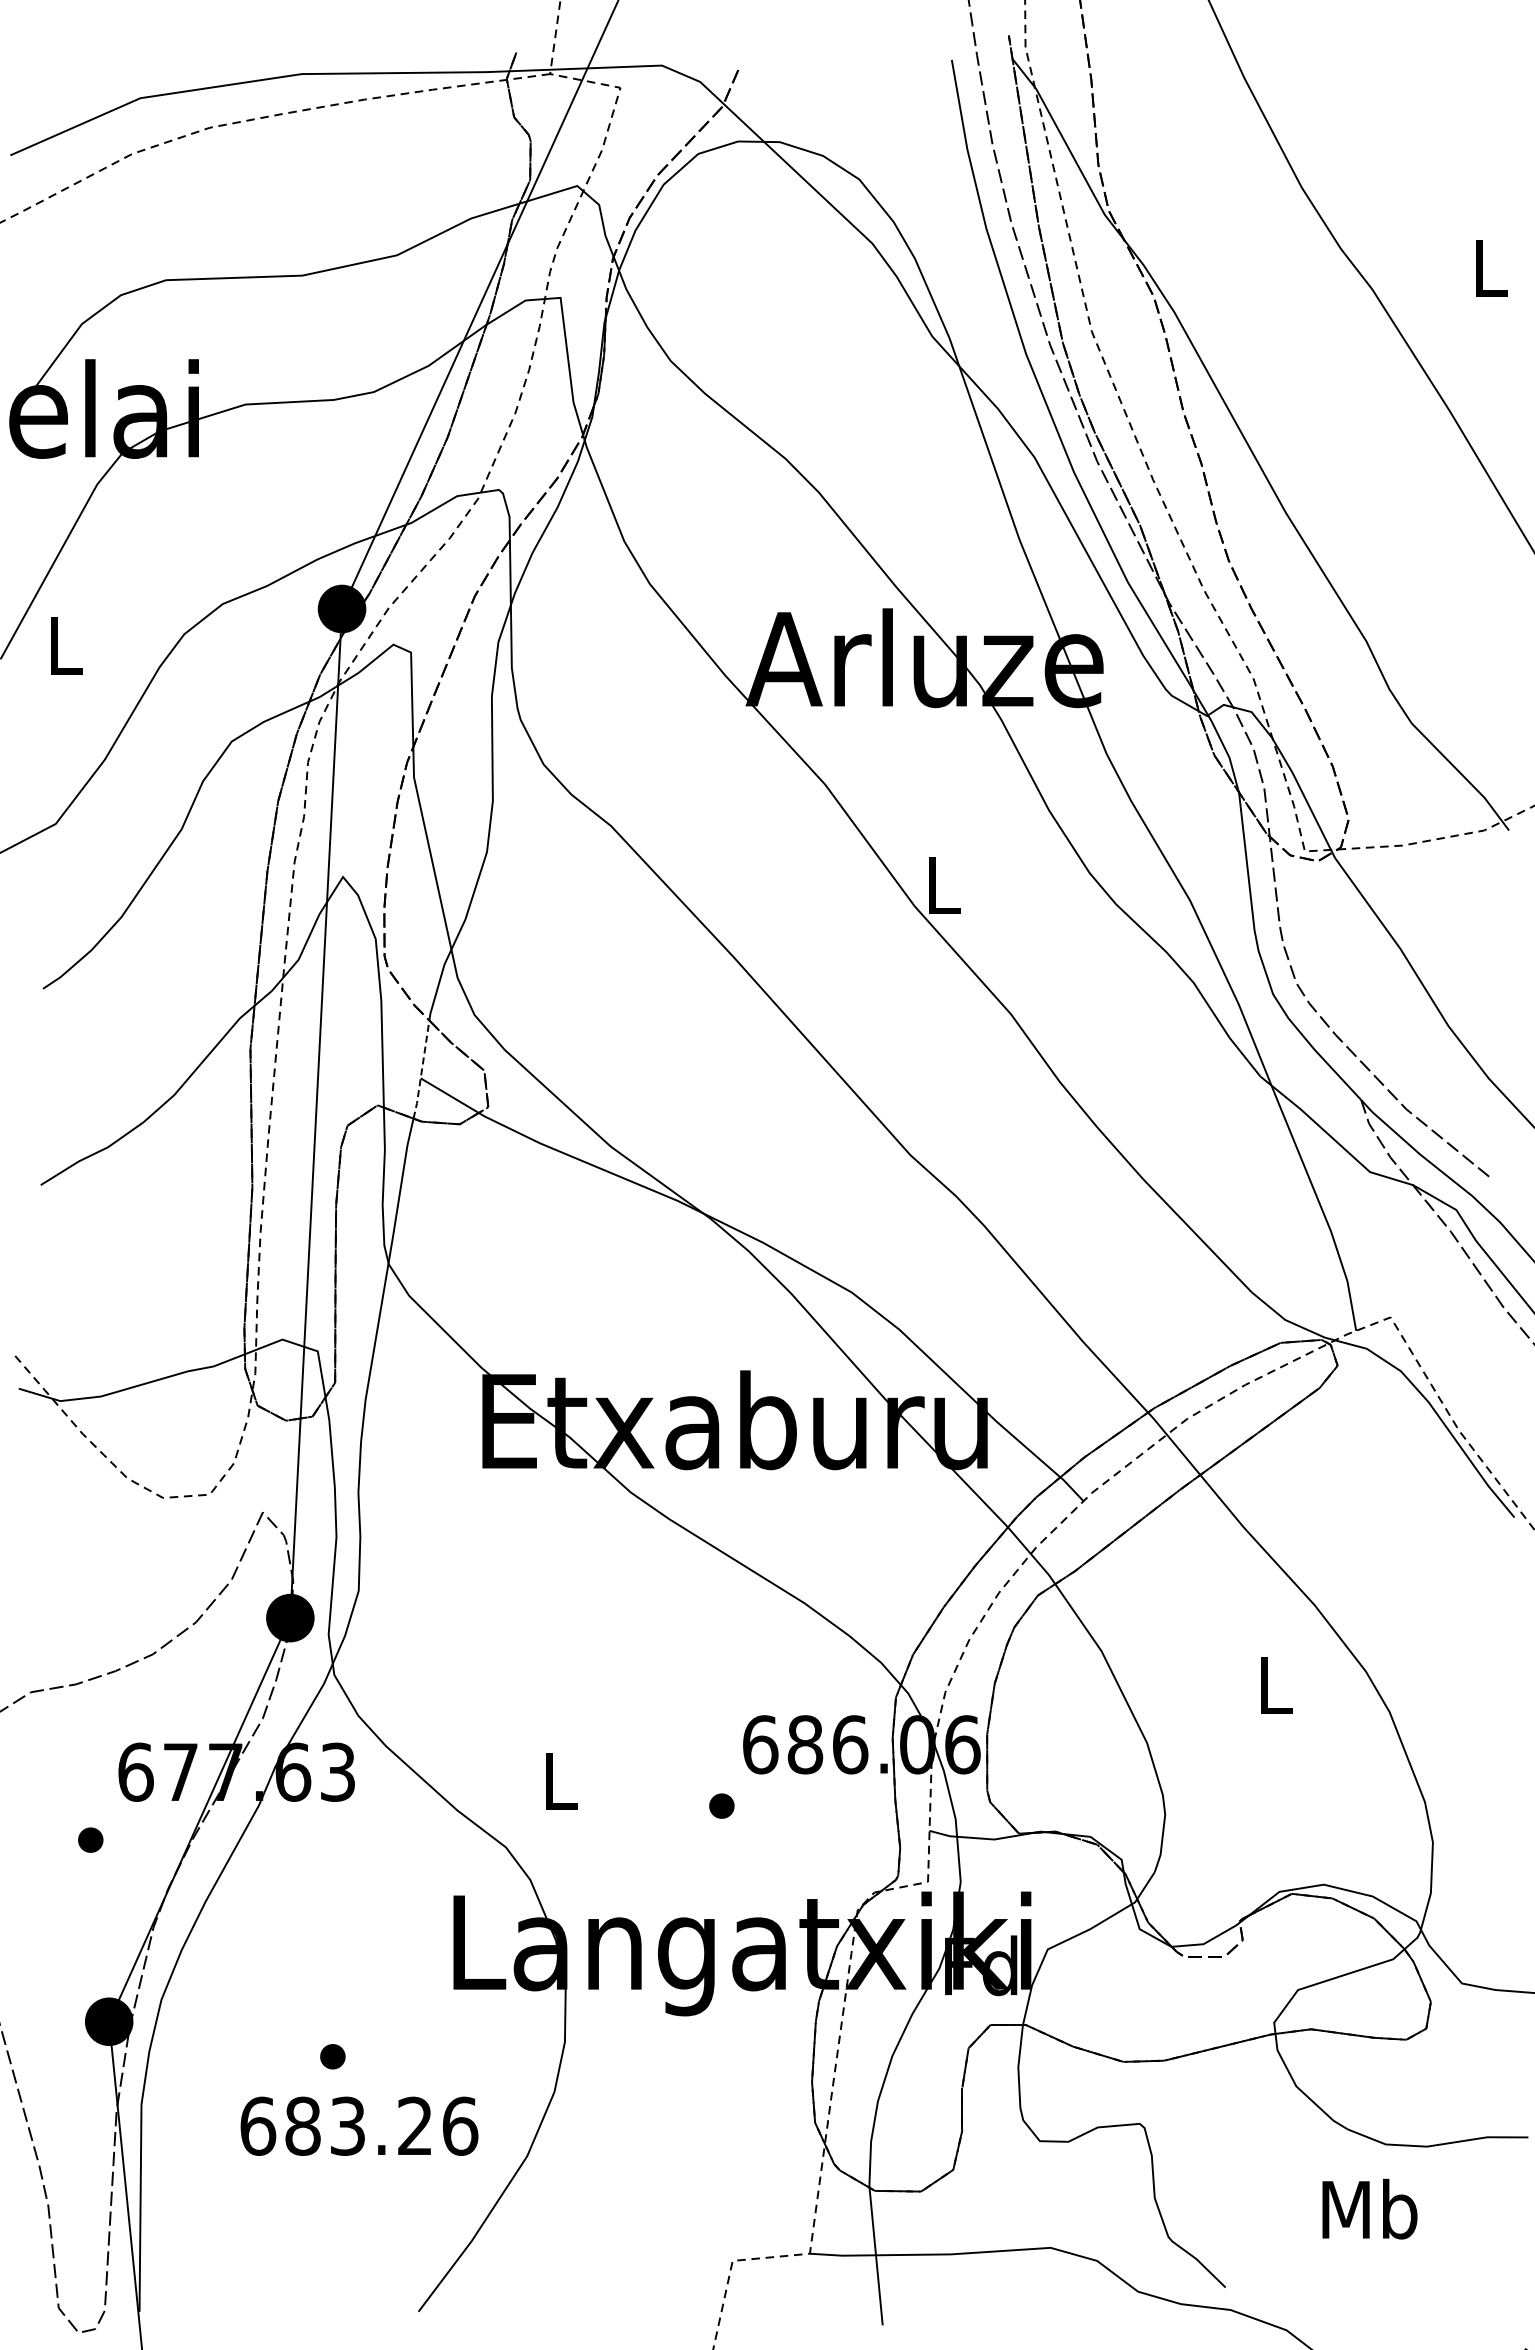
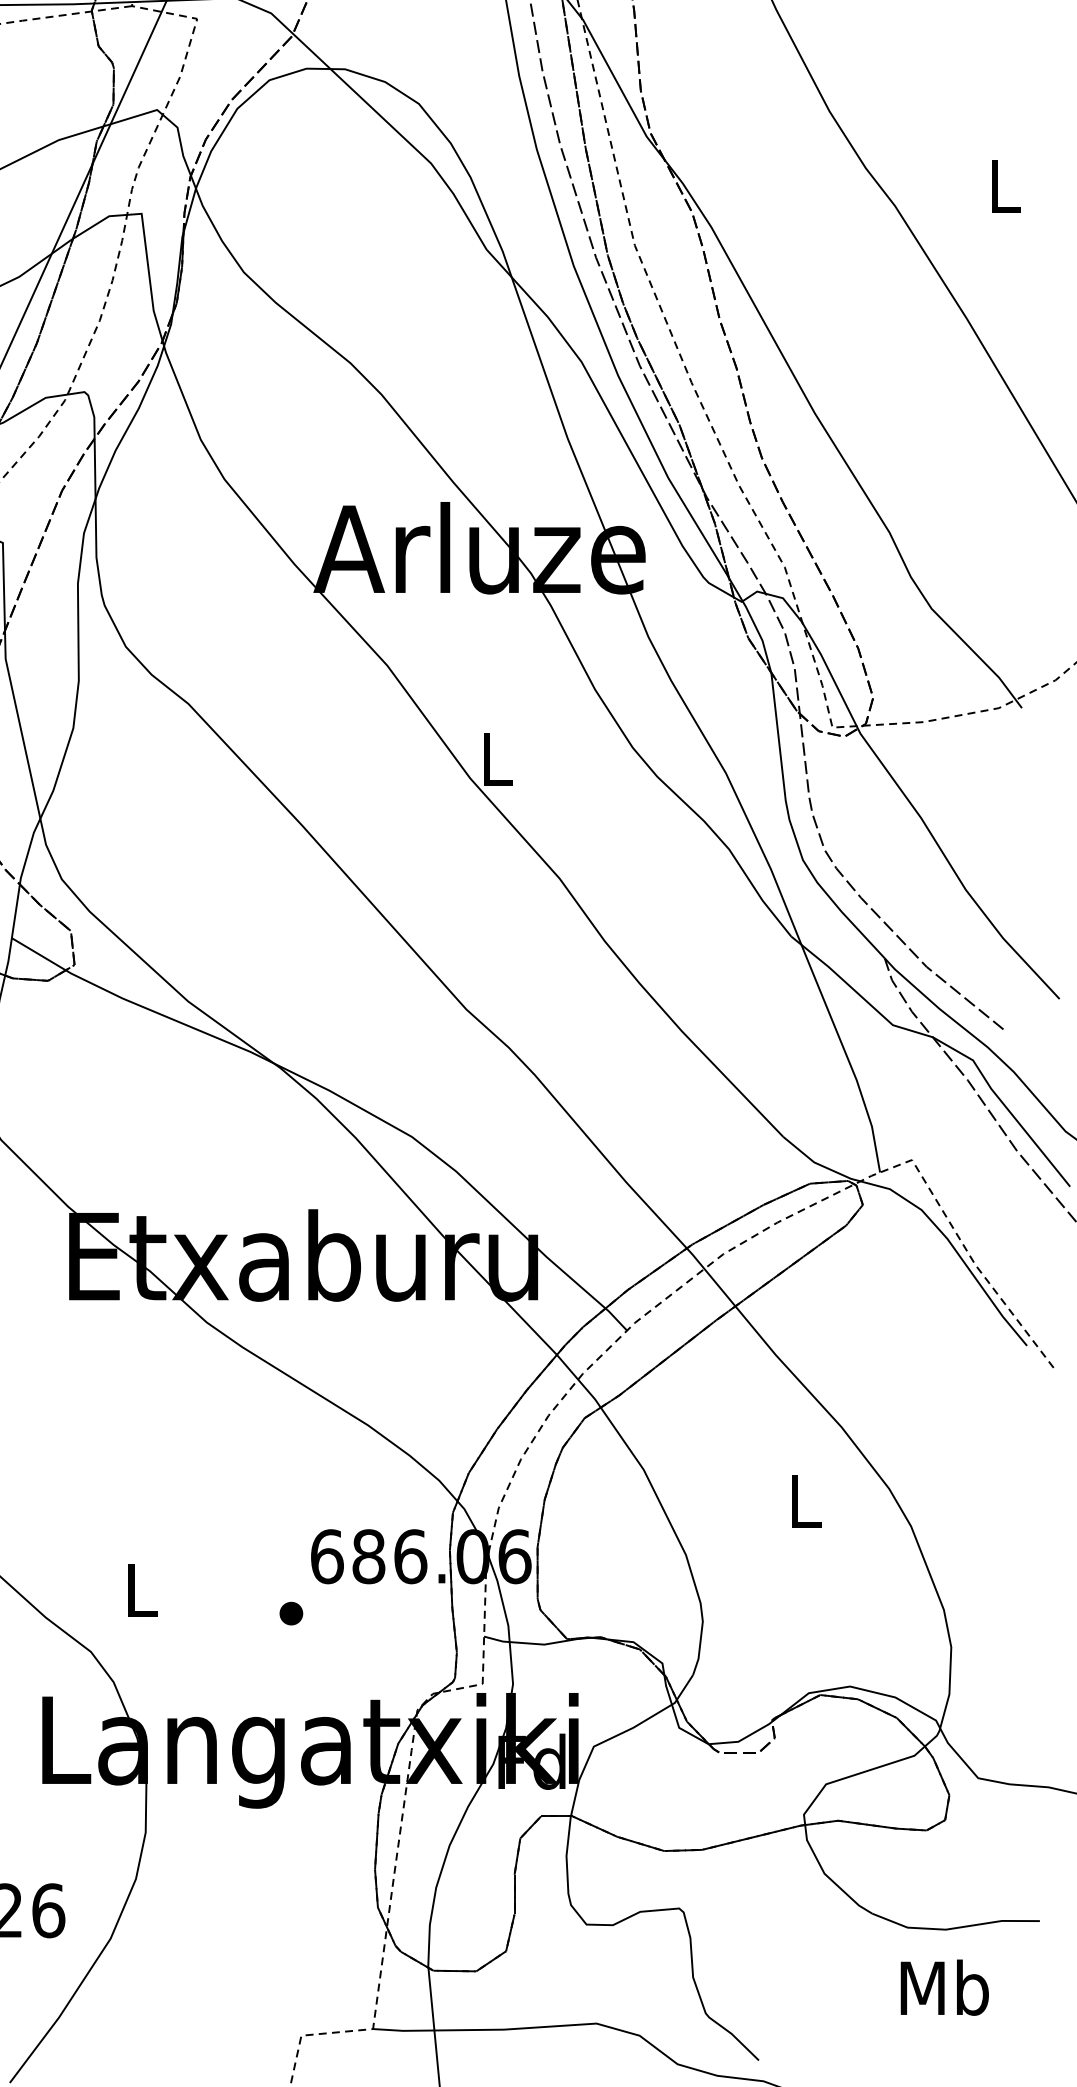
line: (422, 1069) -> (13, 929), dashed -> solid
text: (1369, 2208) -> (944, 1987), moved

